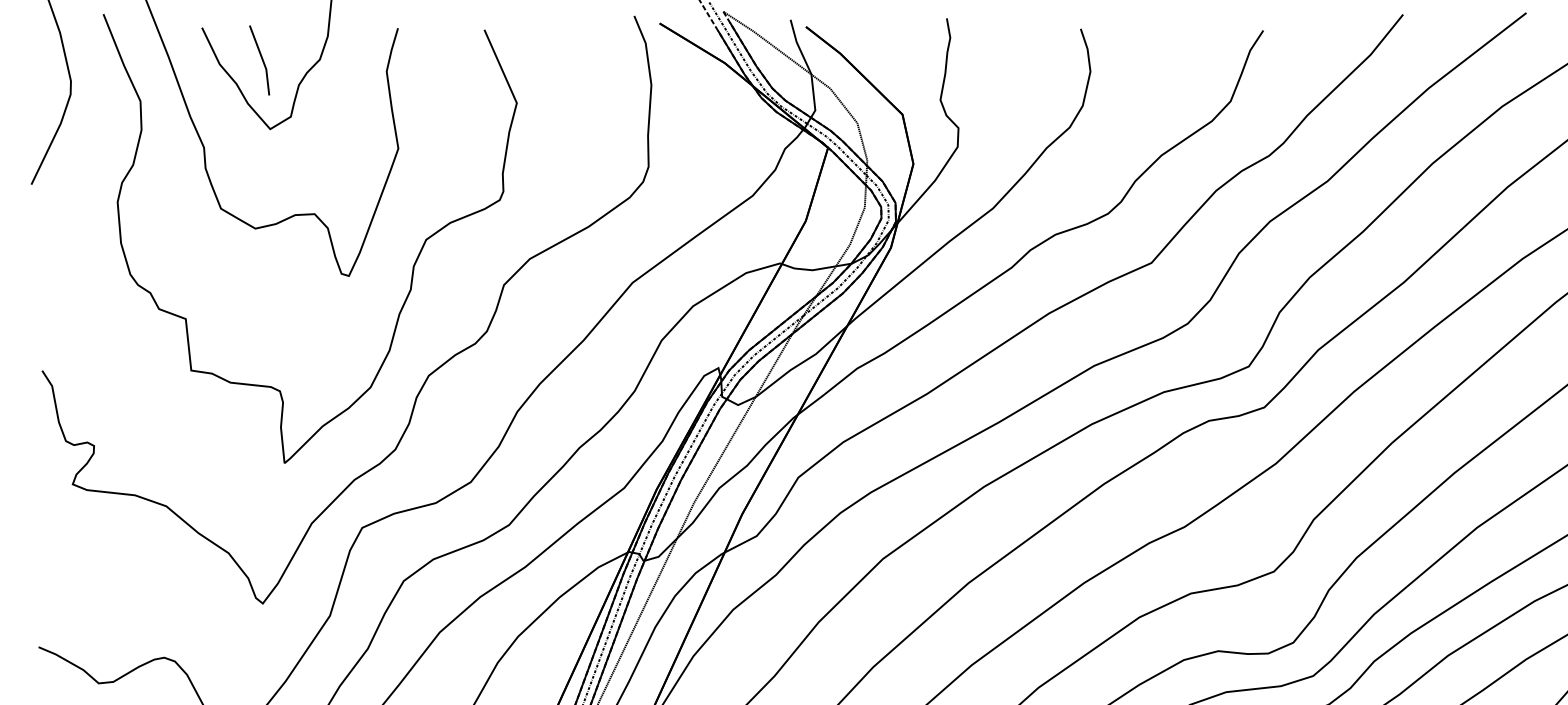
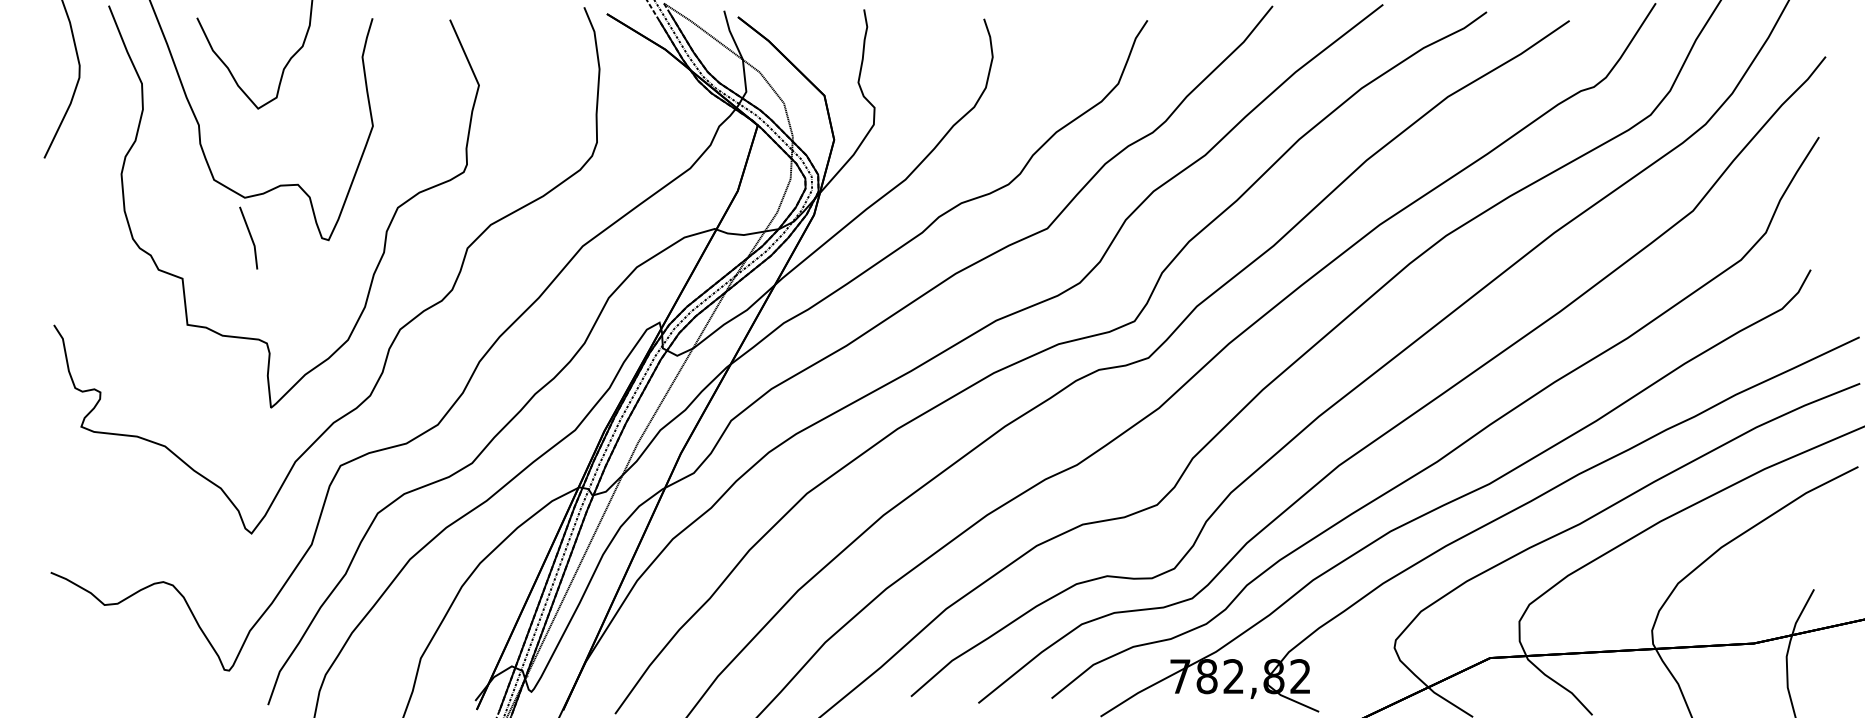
line: (261, 59) -> (250, 237), moved

